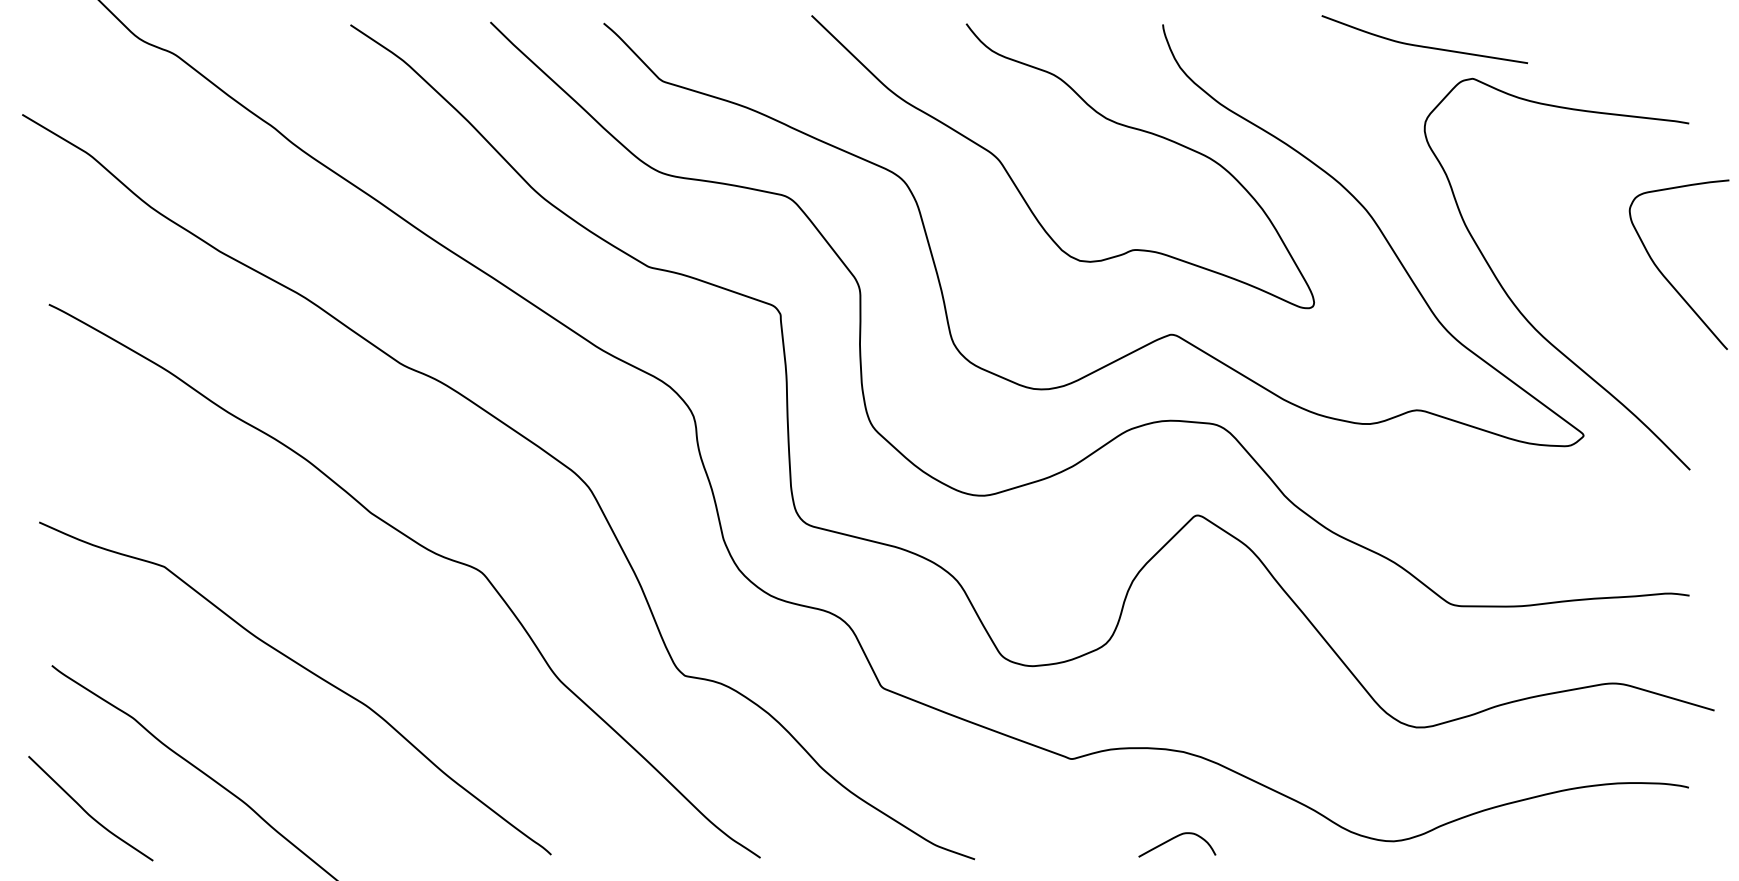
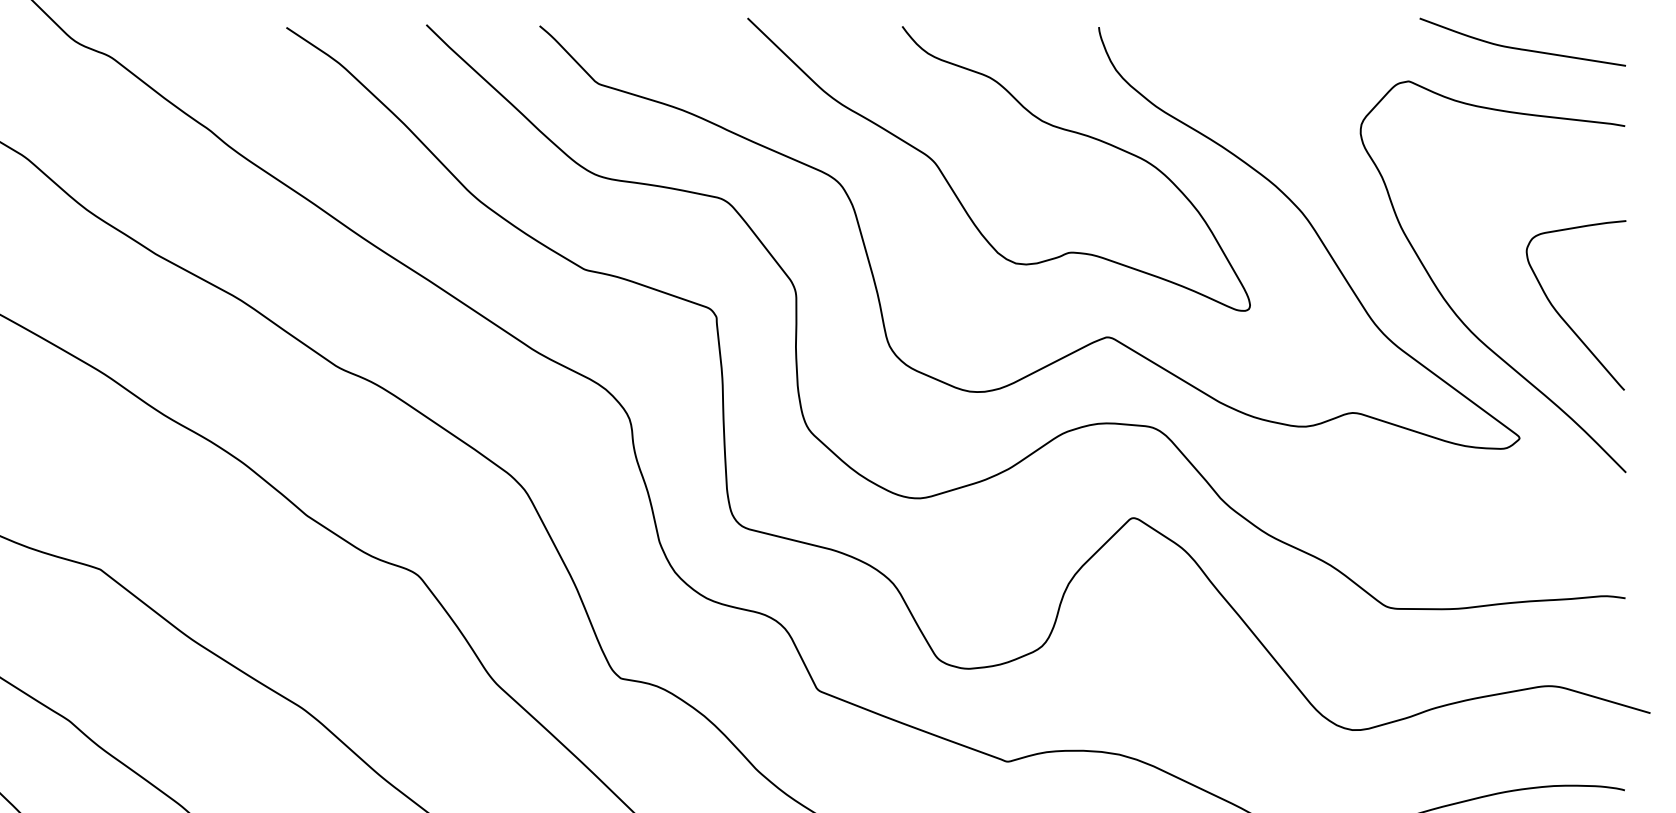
curve: (1423, 45) -> (1521, 48), moved
curve: (1665, 276) -> (1562, 317), moved

